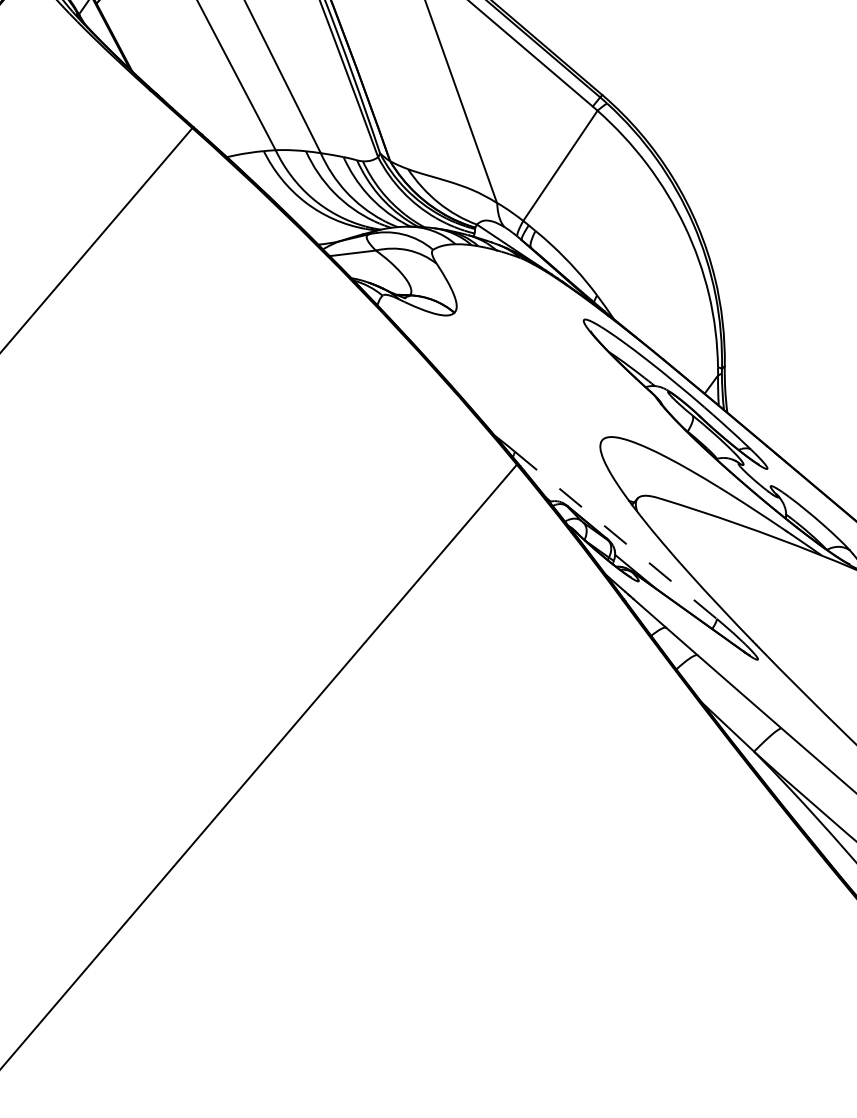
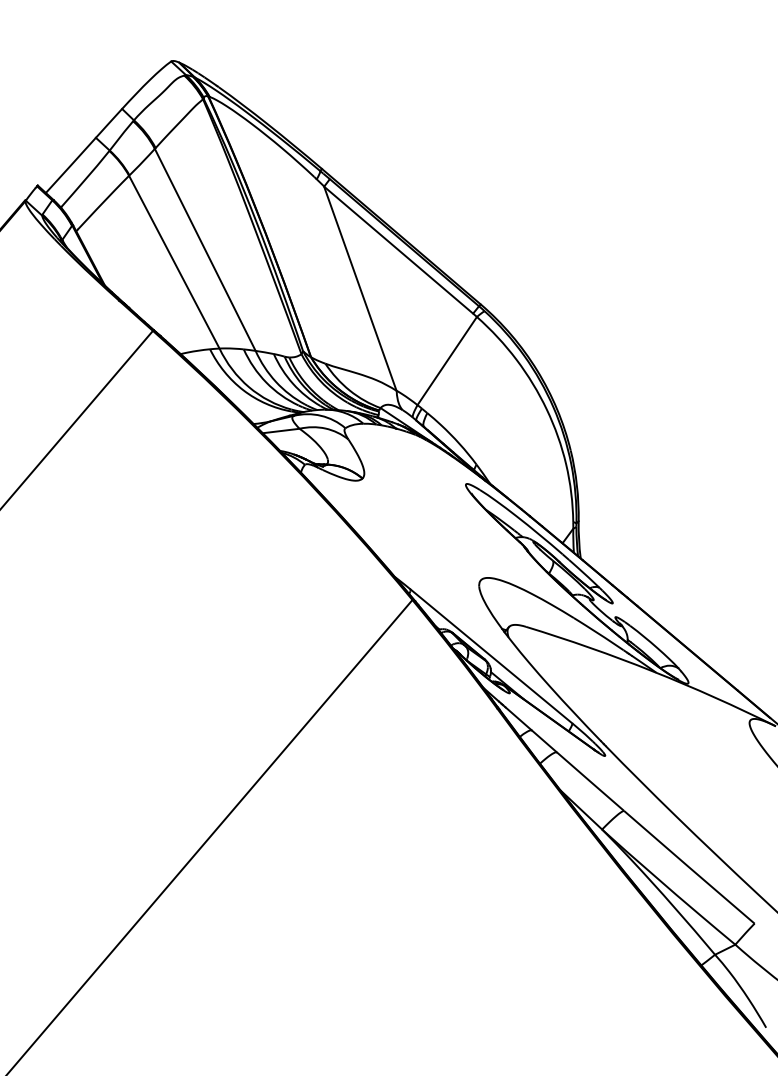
line: (615, 535) -> (491, 656), dashed -> solid

